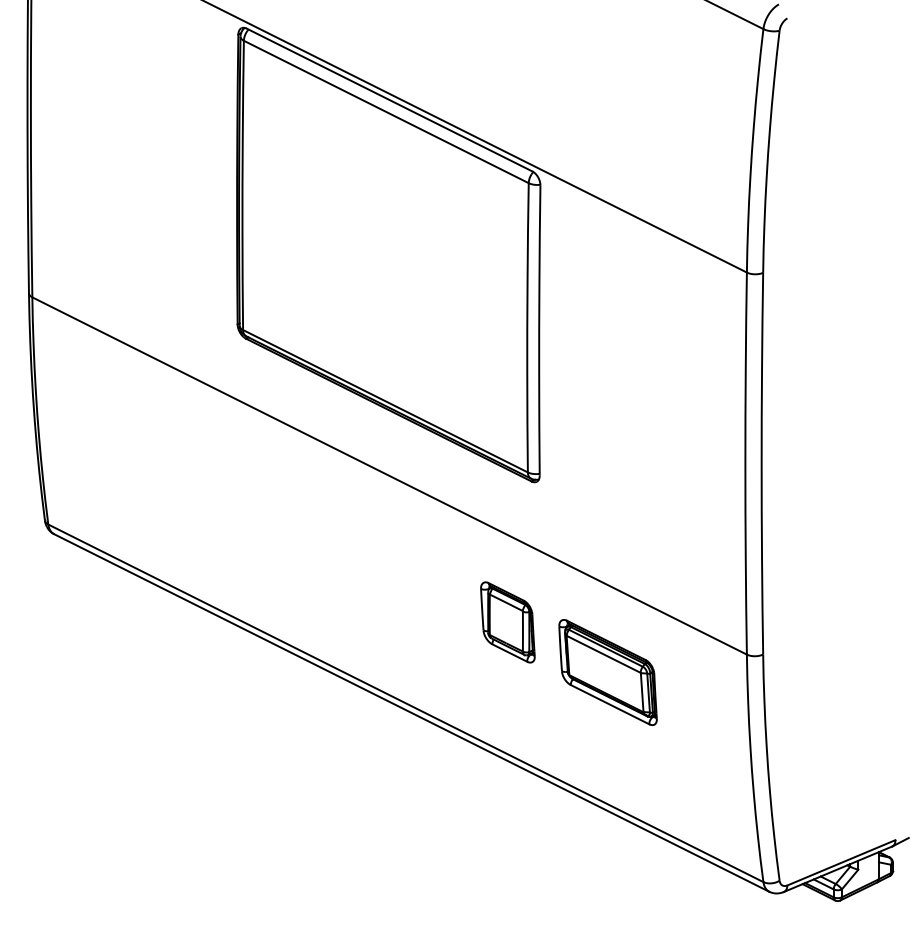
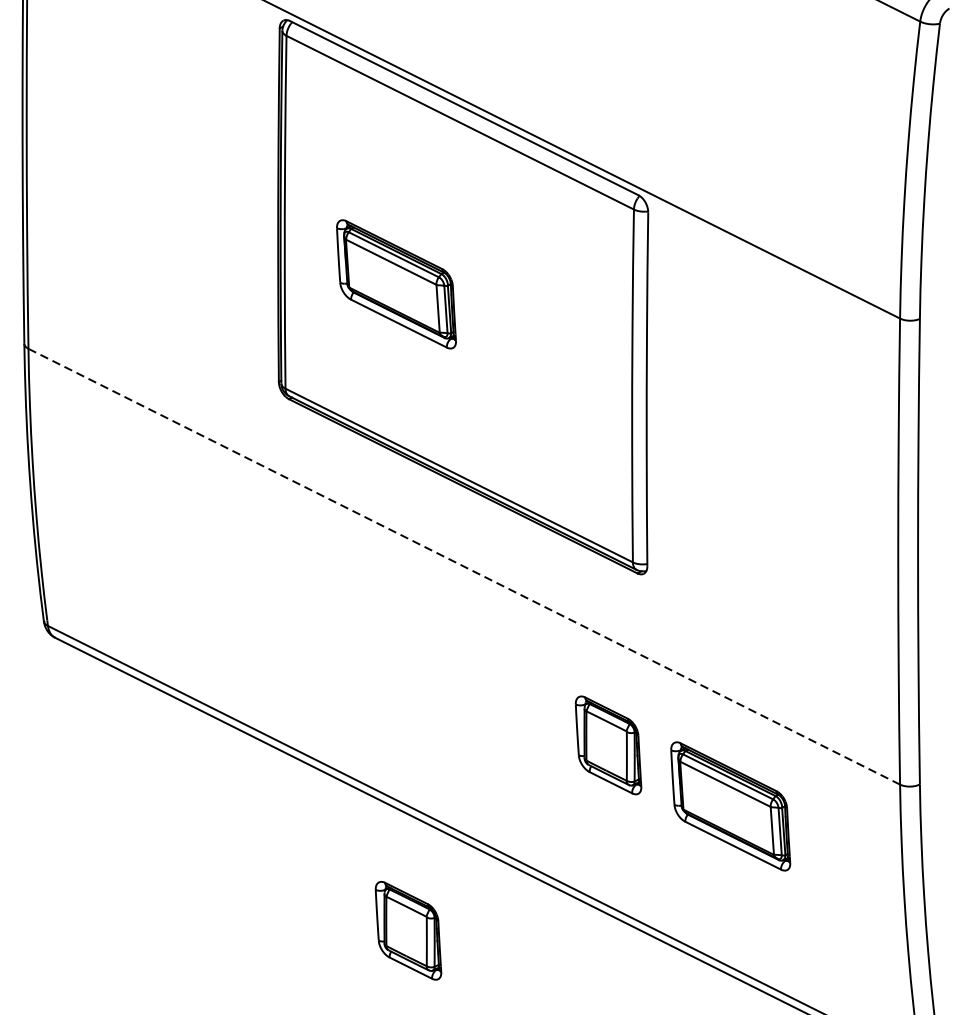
part: (333, 244) -> (395, 284), added
line: (390, 476) -> (465, 567), solid -> dashed
part: (343, 774) -> (408, 930), added

